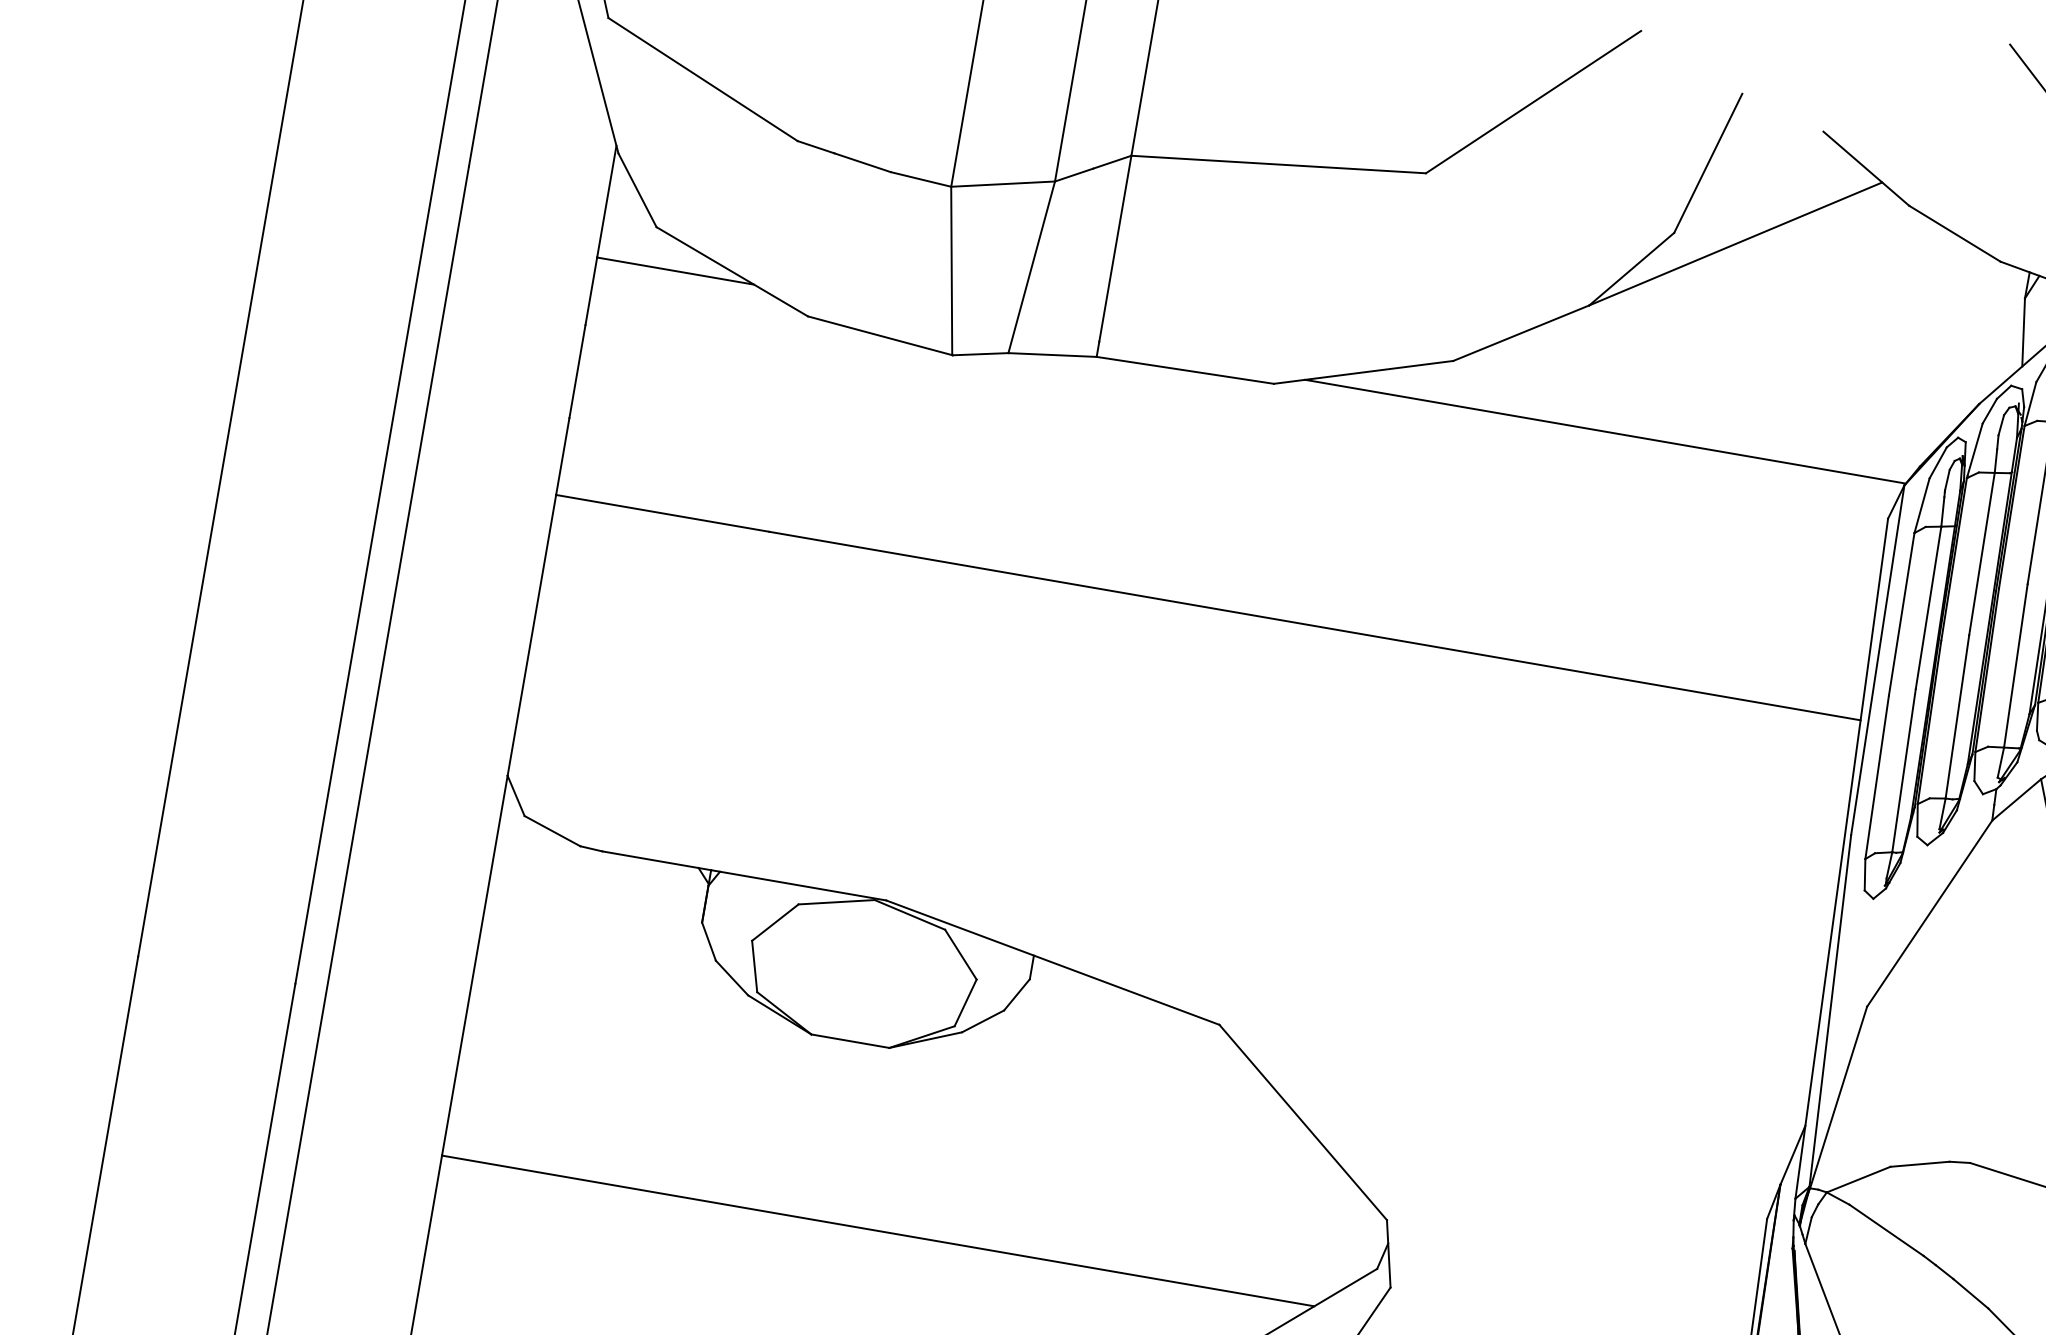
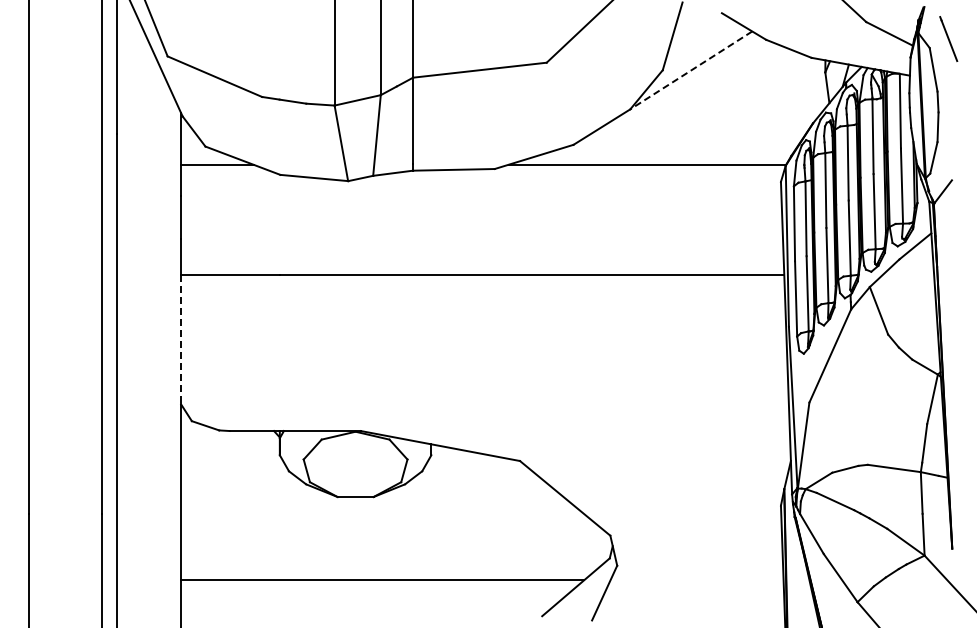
line: (1734, 243) -> (690, 70), solid -> dashed
line: (532, 635) -> (181, 339), solid -> dashed

